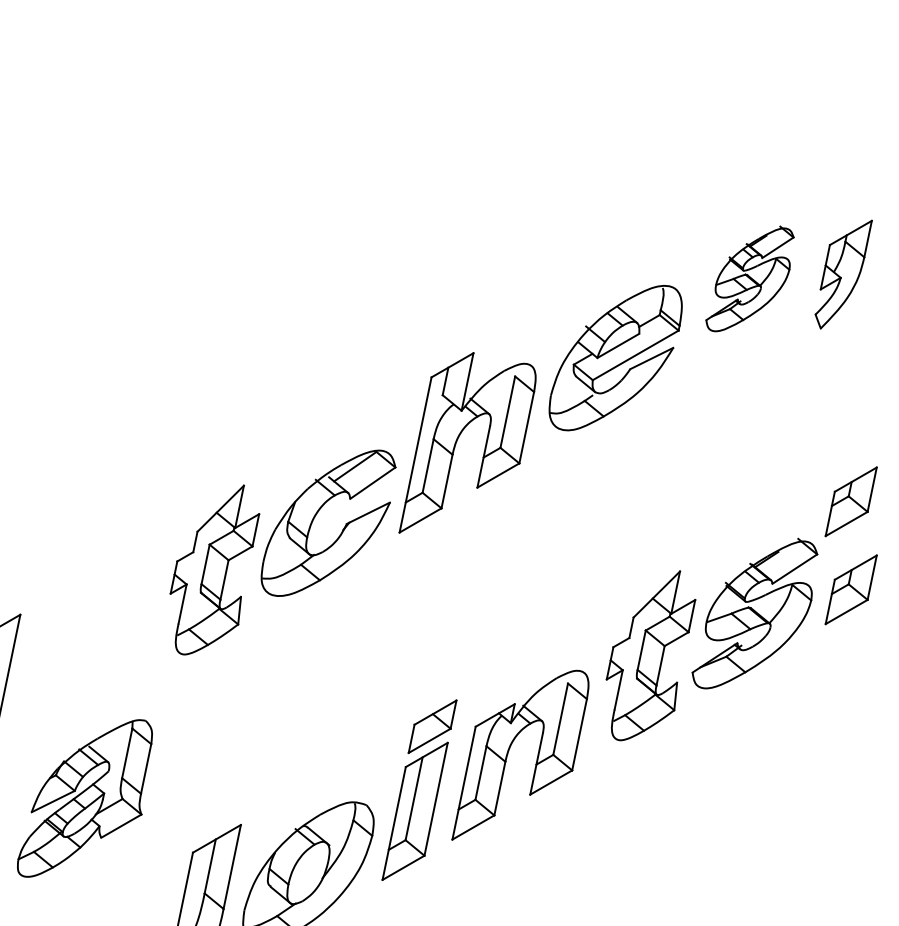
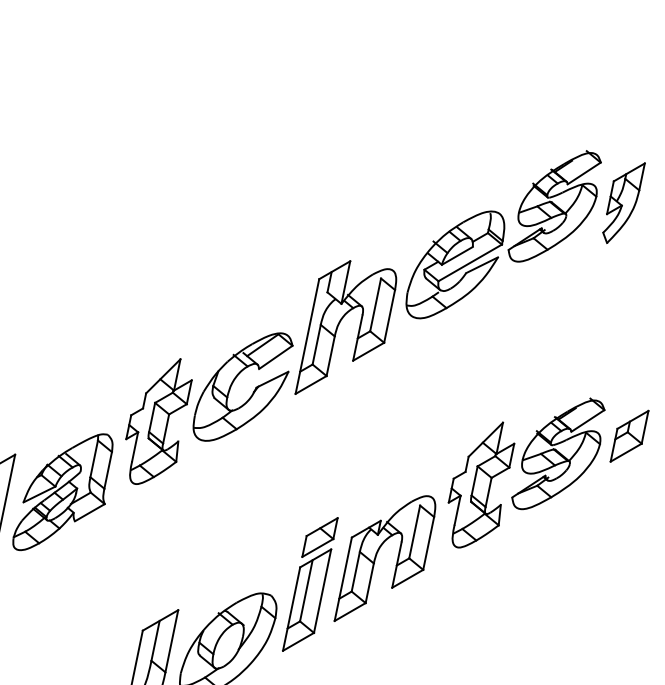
part: (749, 278) -> (554, 206), size x1.43
part: (850, 501) -> (629, 370), removed
part: (84, 798) -> (62, 492), moved

